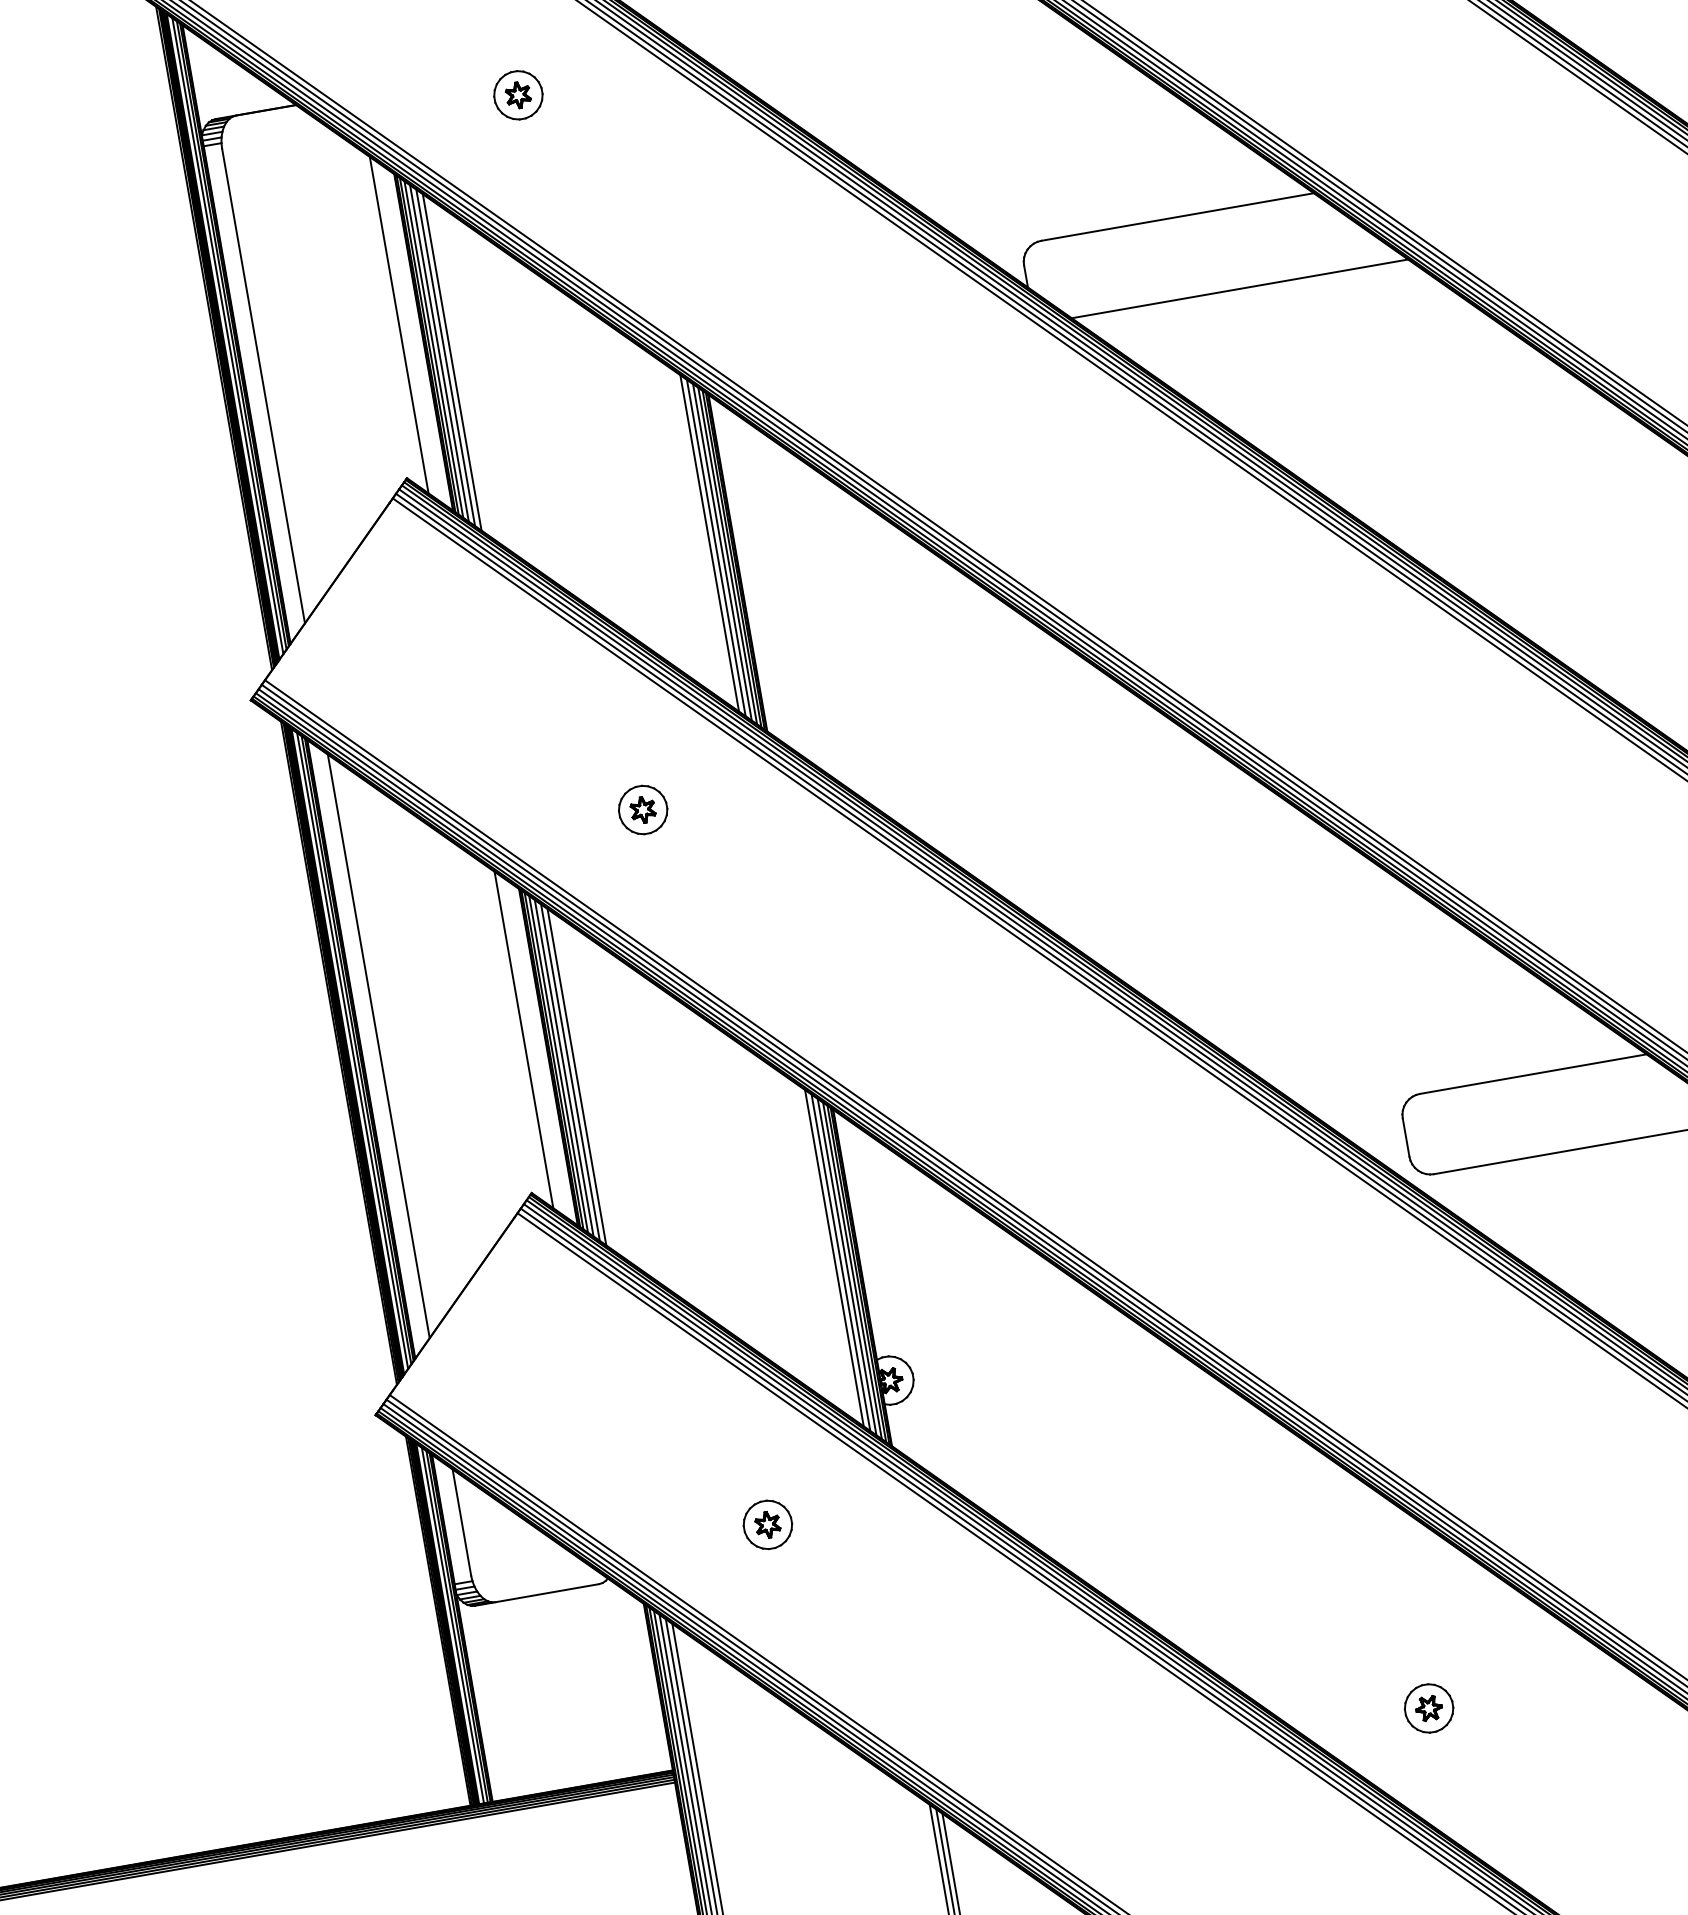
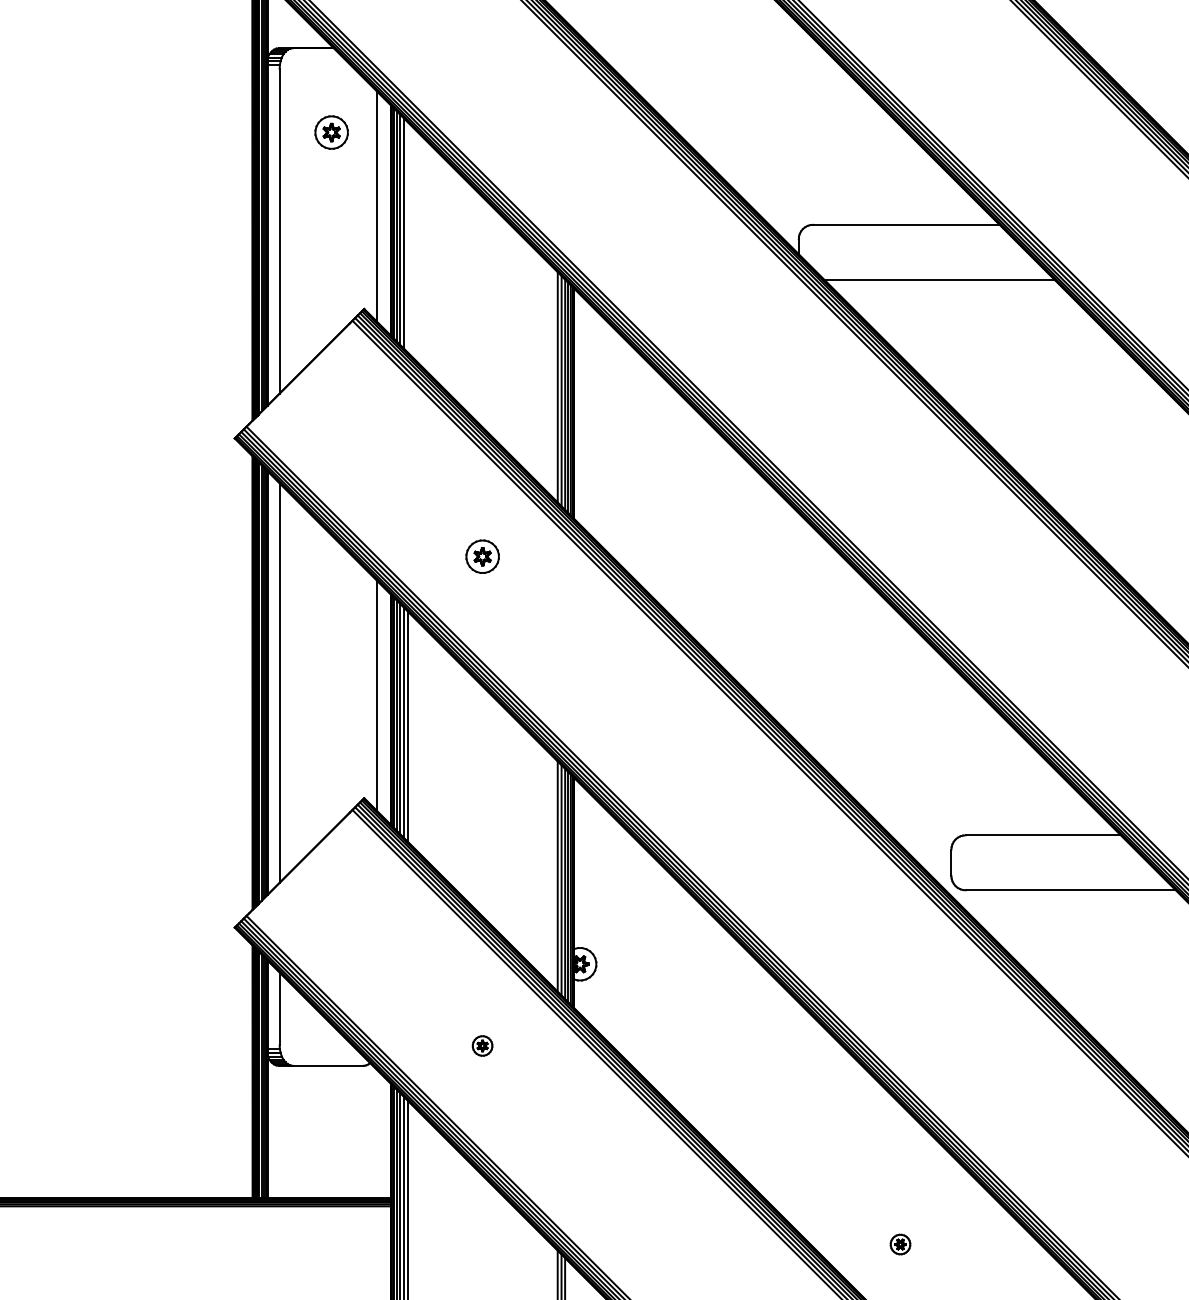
part: (518, 95) -> (331, 132), moved
line: (451, 362) -> (407, 237), removed
part: (767, 1524) -> (482, 1045), size x0.6
part: (1429, 1708) -> (900, 1244), size x0.6

